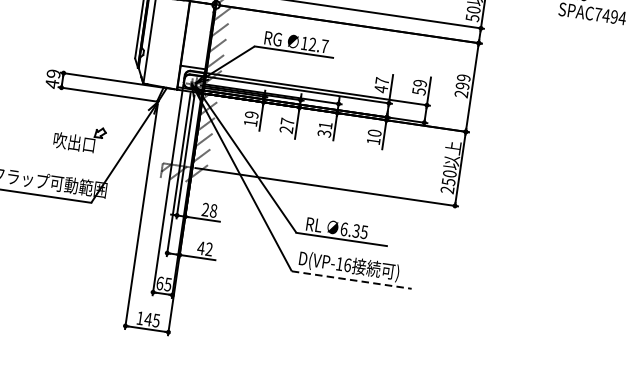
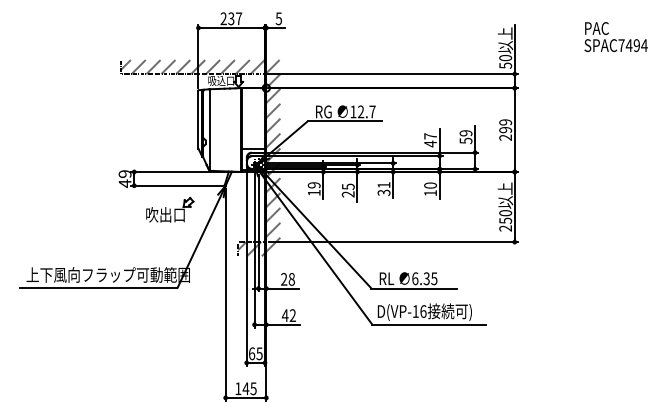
text: (287, 121) -> (348, 186), 27 -> 25
part: (80, 137) -> (170, 209), moved
line: (352, 279) -> (429, 324), dashed -> solid

